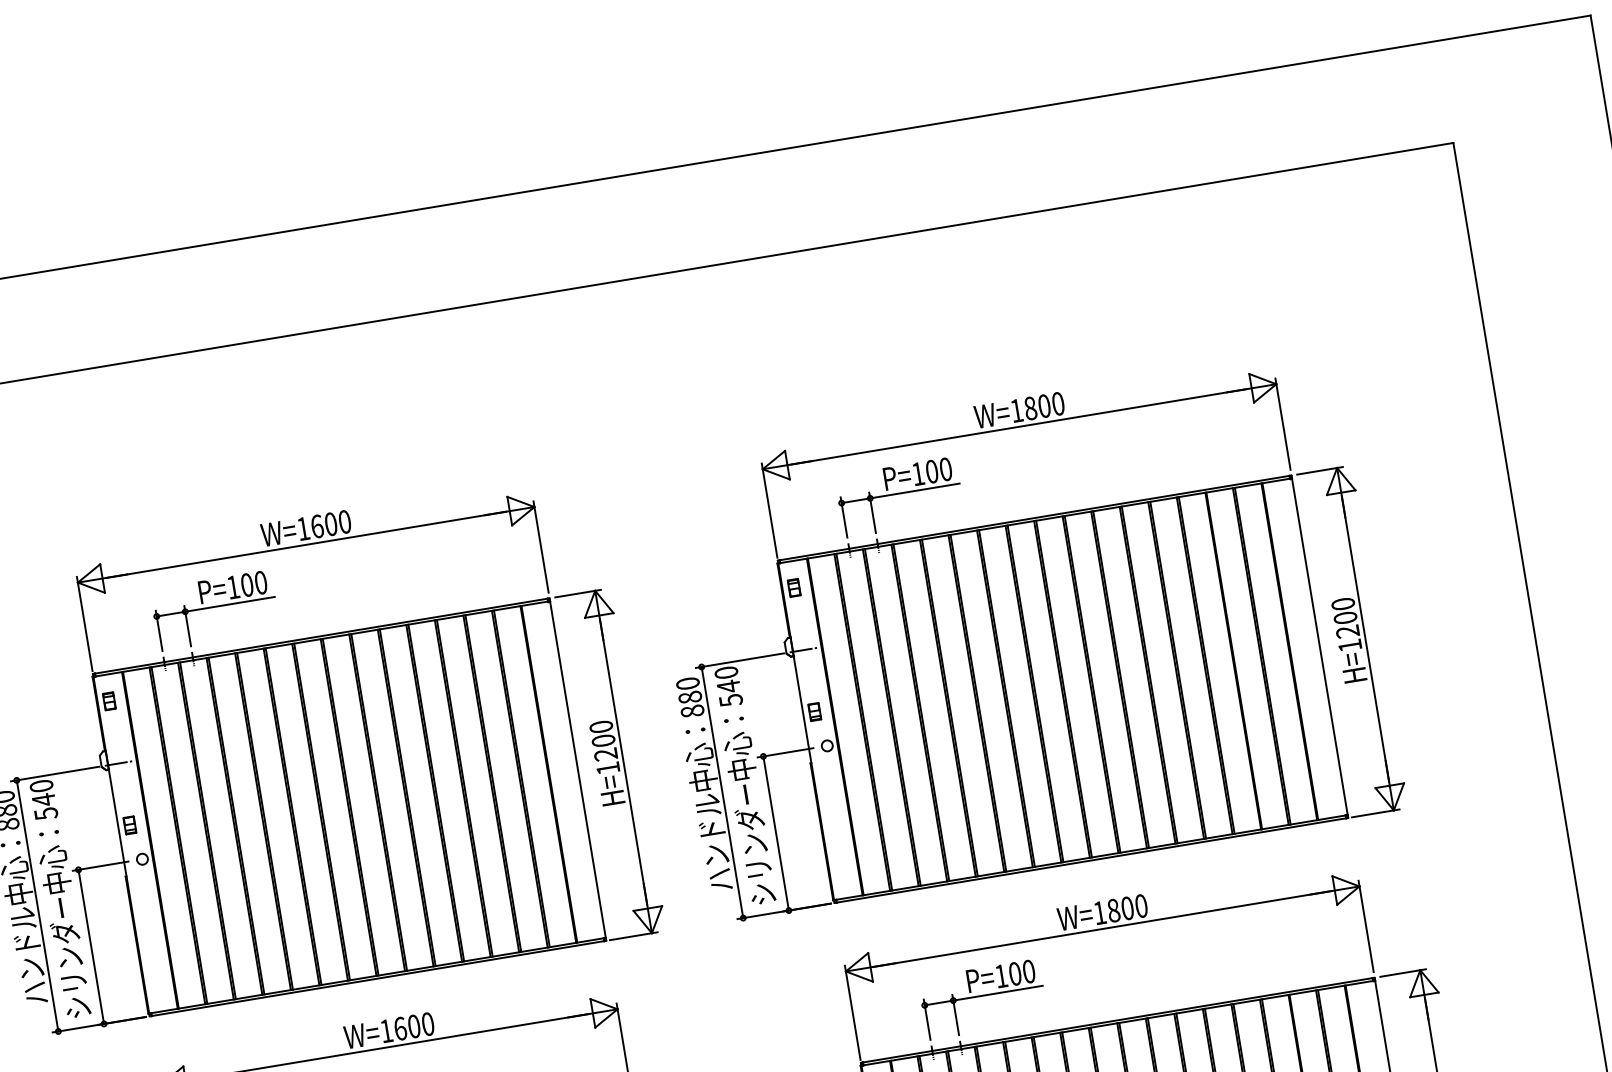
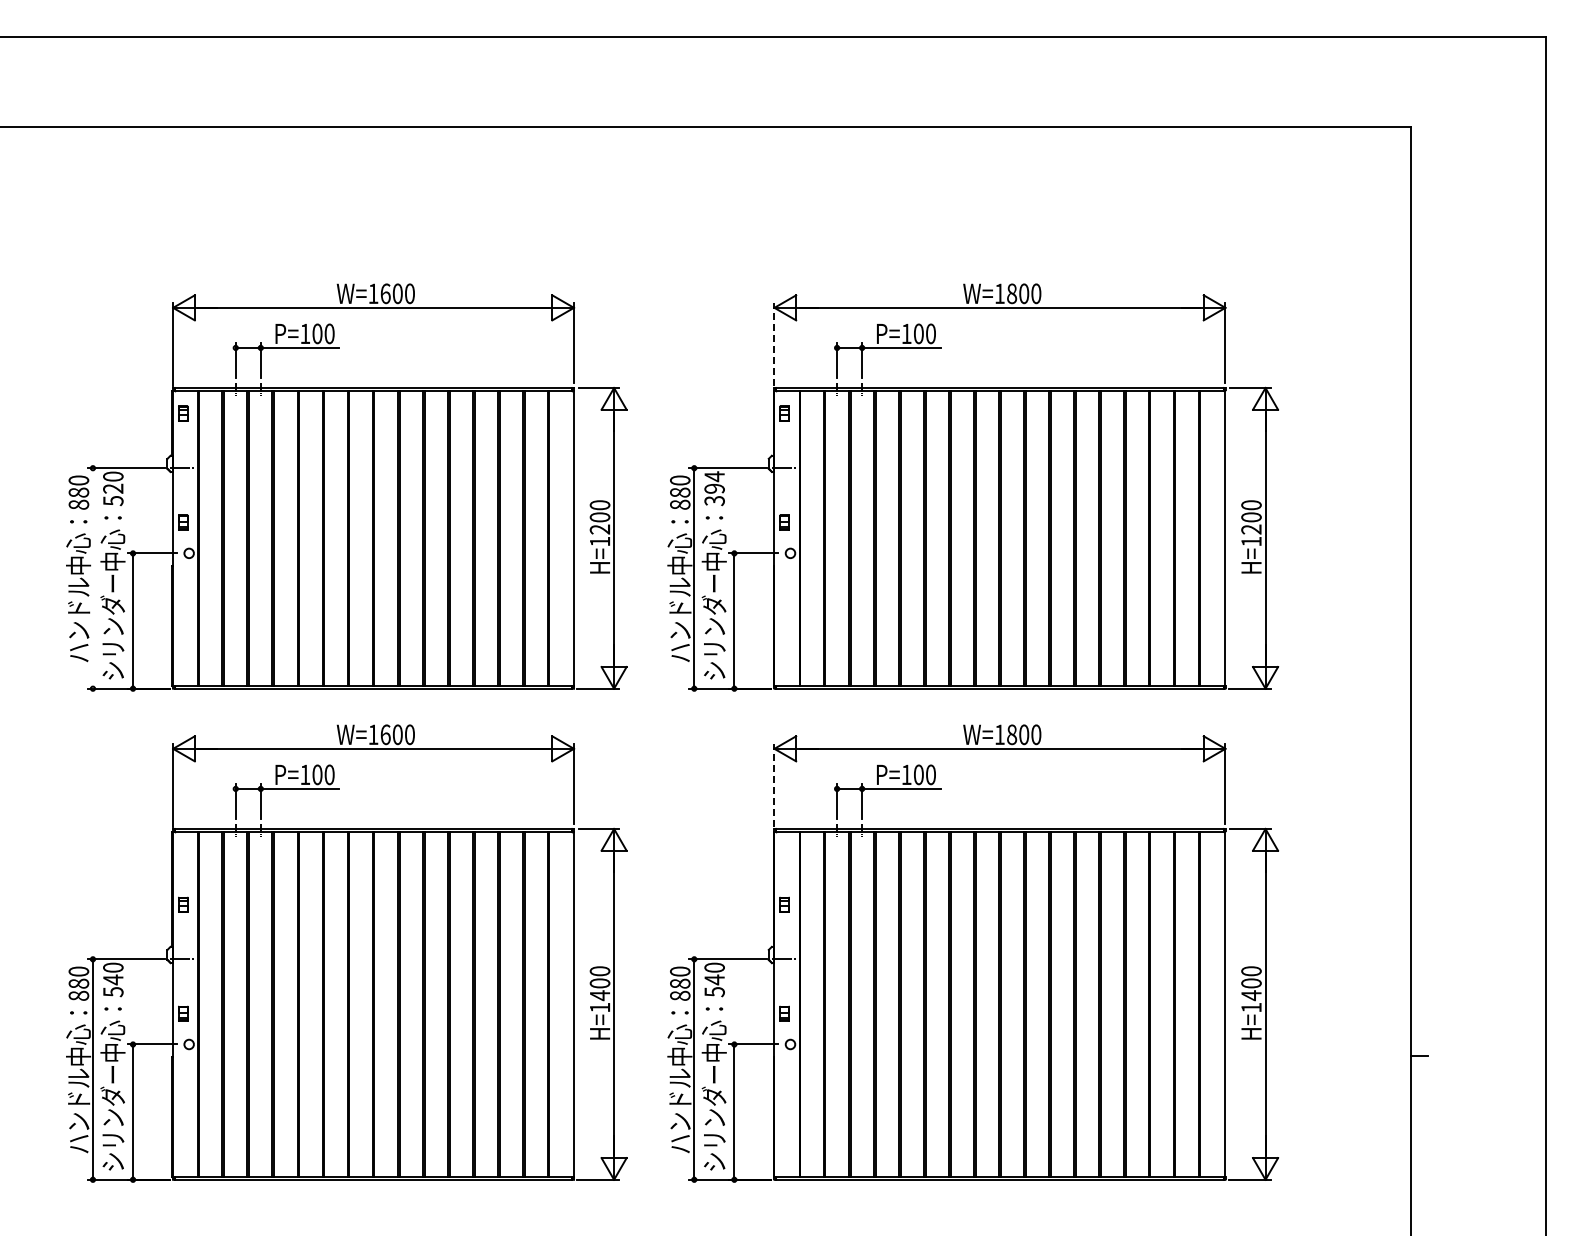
line: (769, 509) -> (774, 343), solid -> dashed
text: (728, 686) -> (714, 488), 540 -> 394
text: (44, 799) -> (113, 488), 540 -> 520
line: (37, 906) -> (92, 578), removed
line: (852, 1012) -> (774, 784), solid -> dashed

